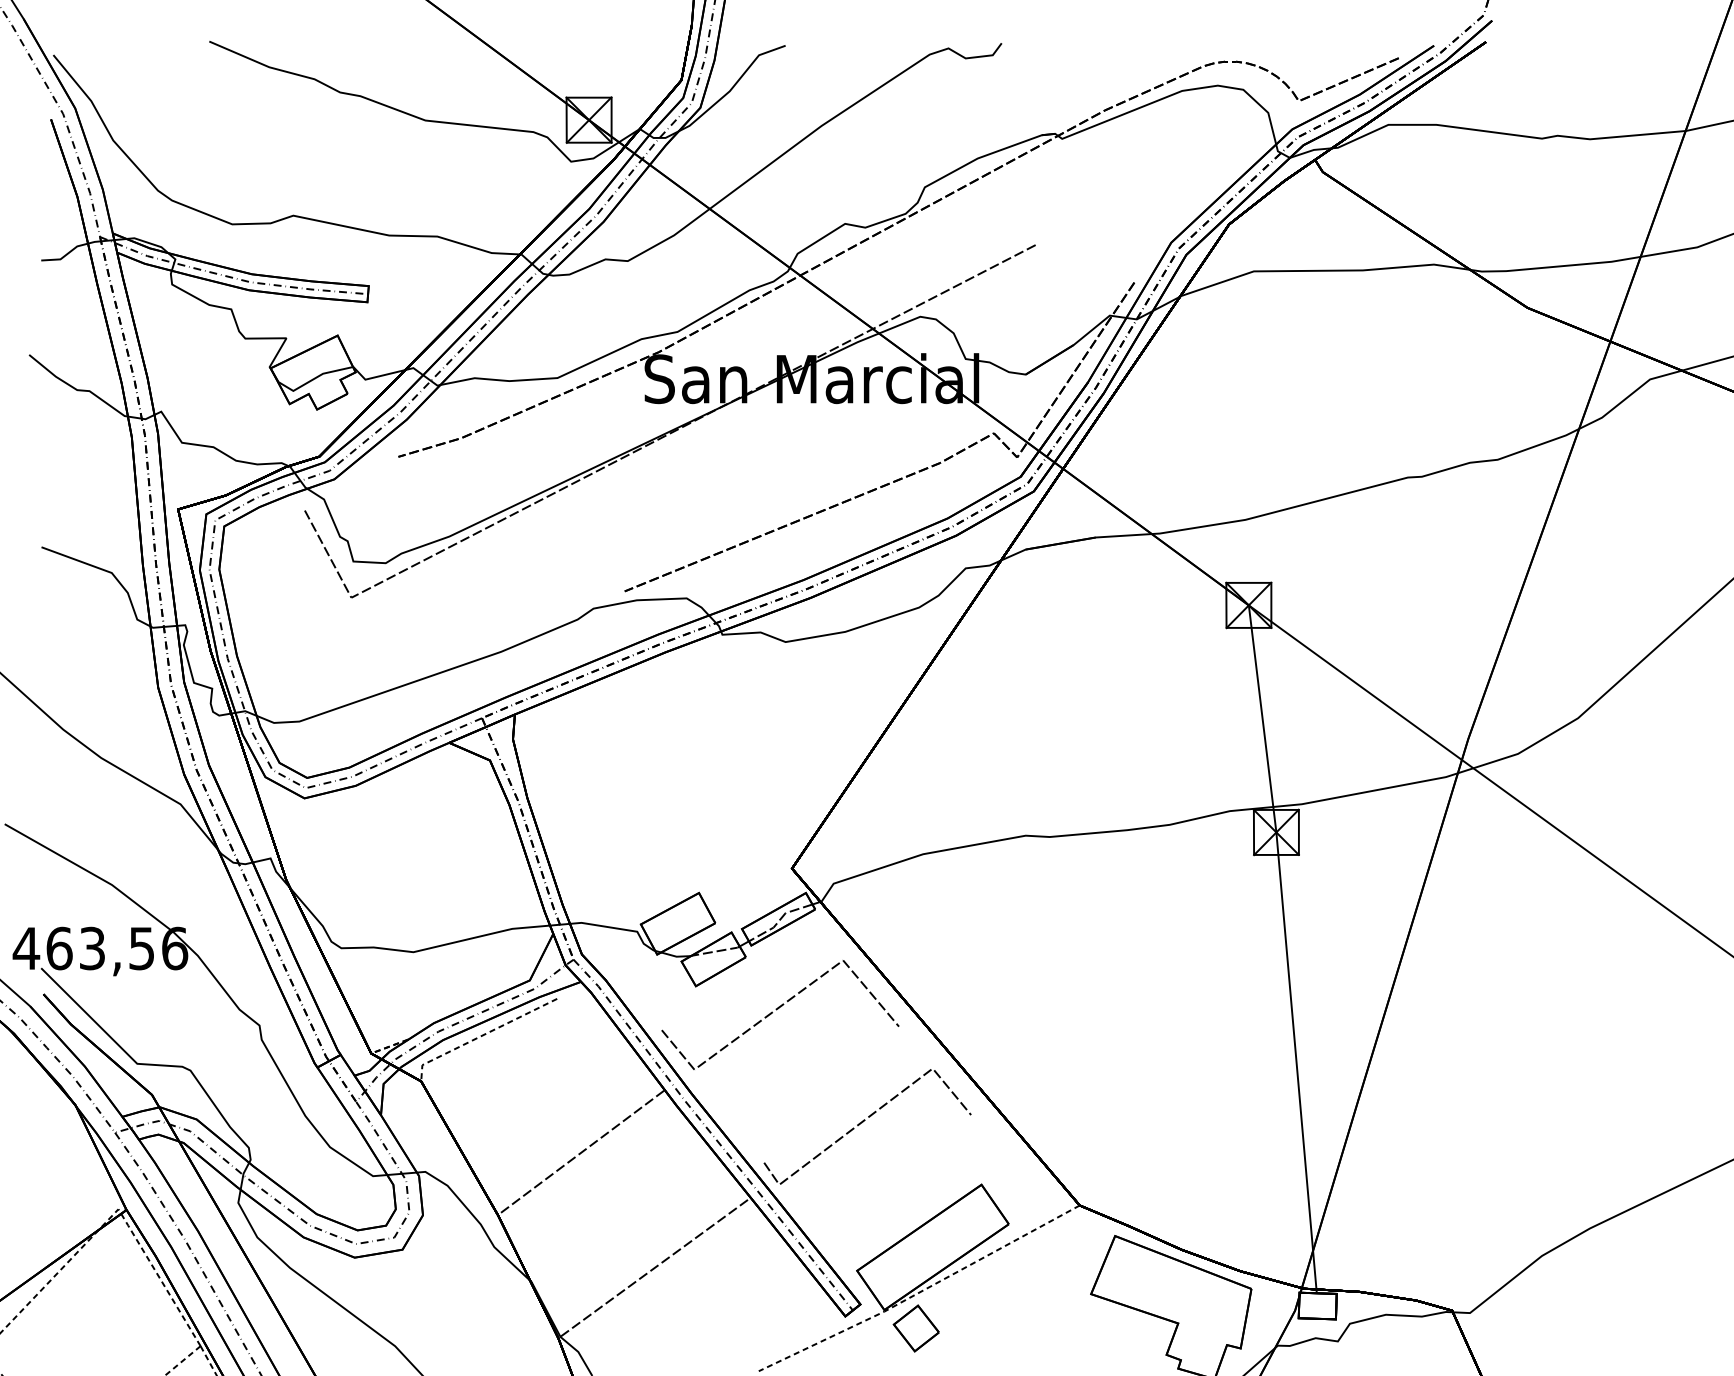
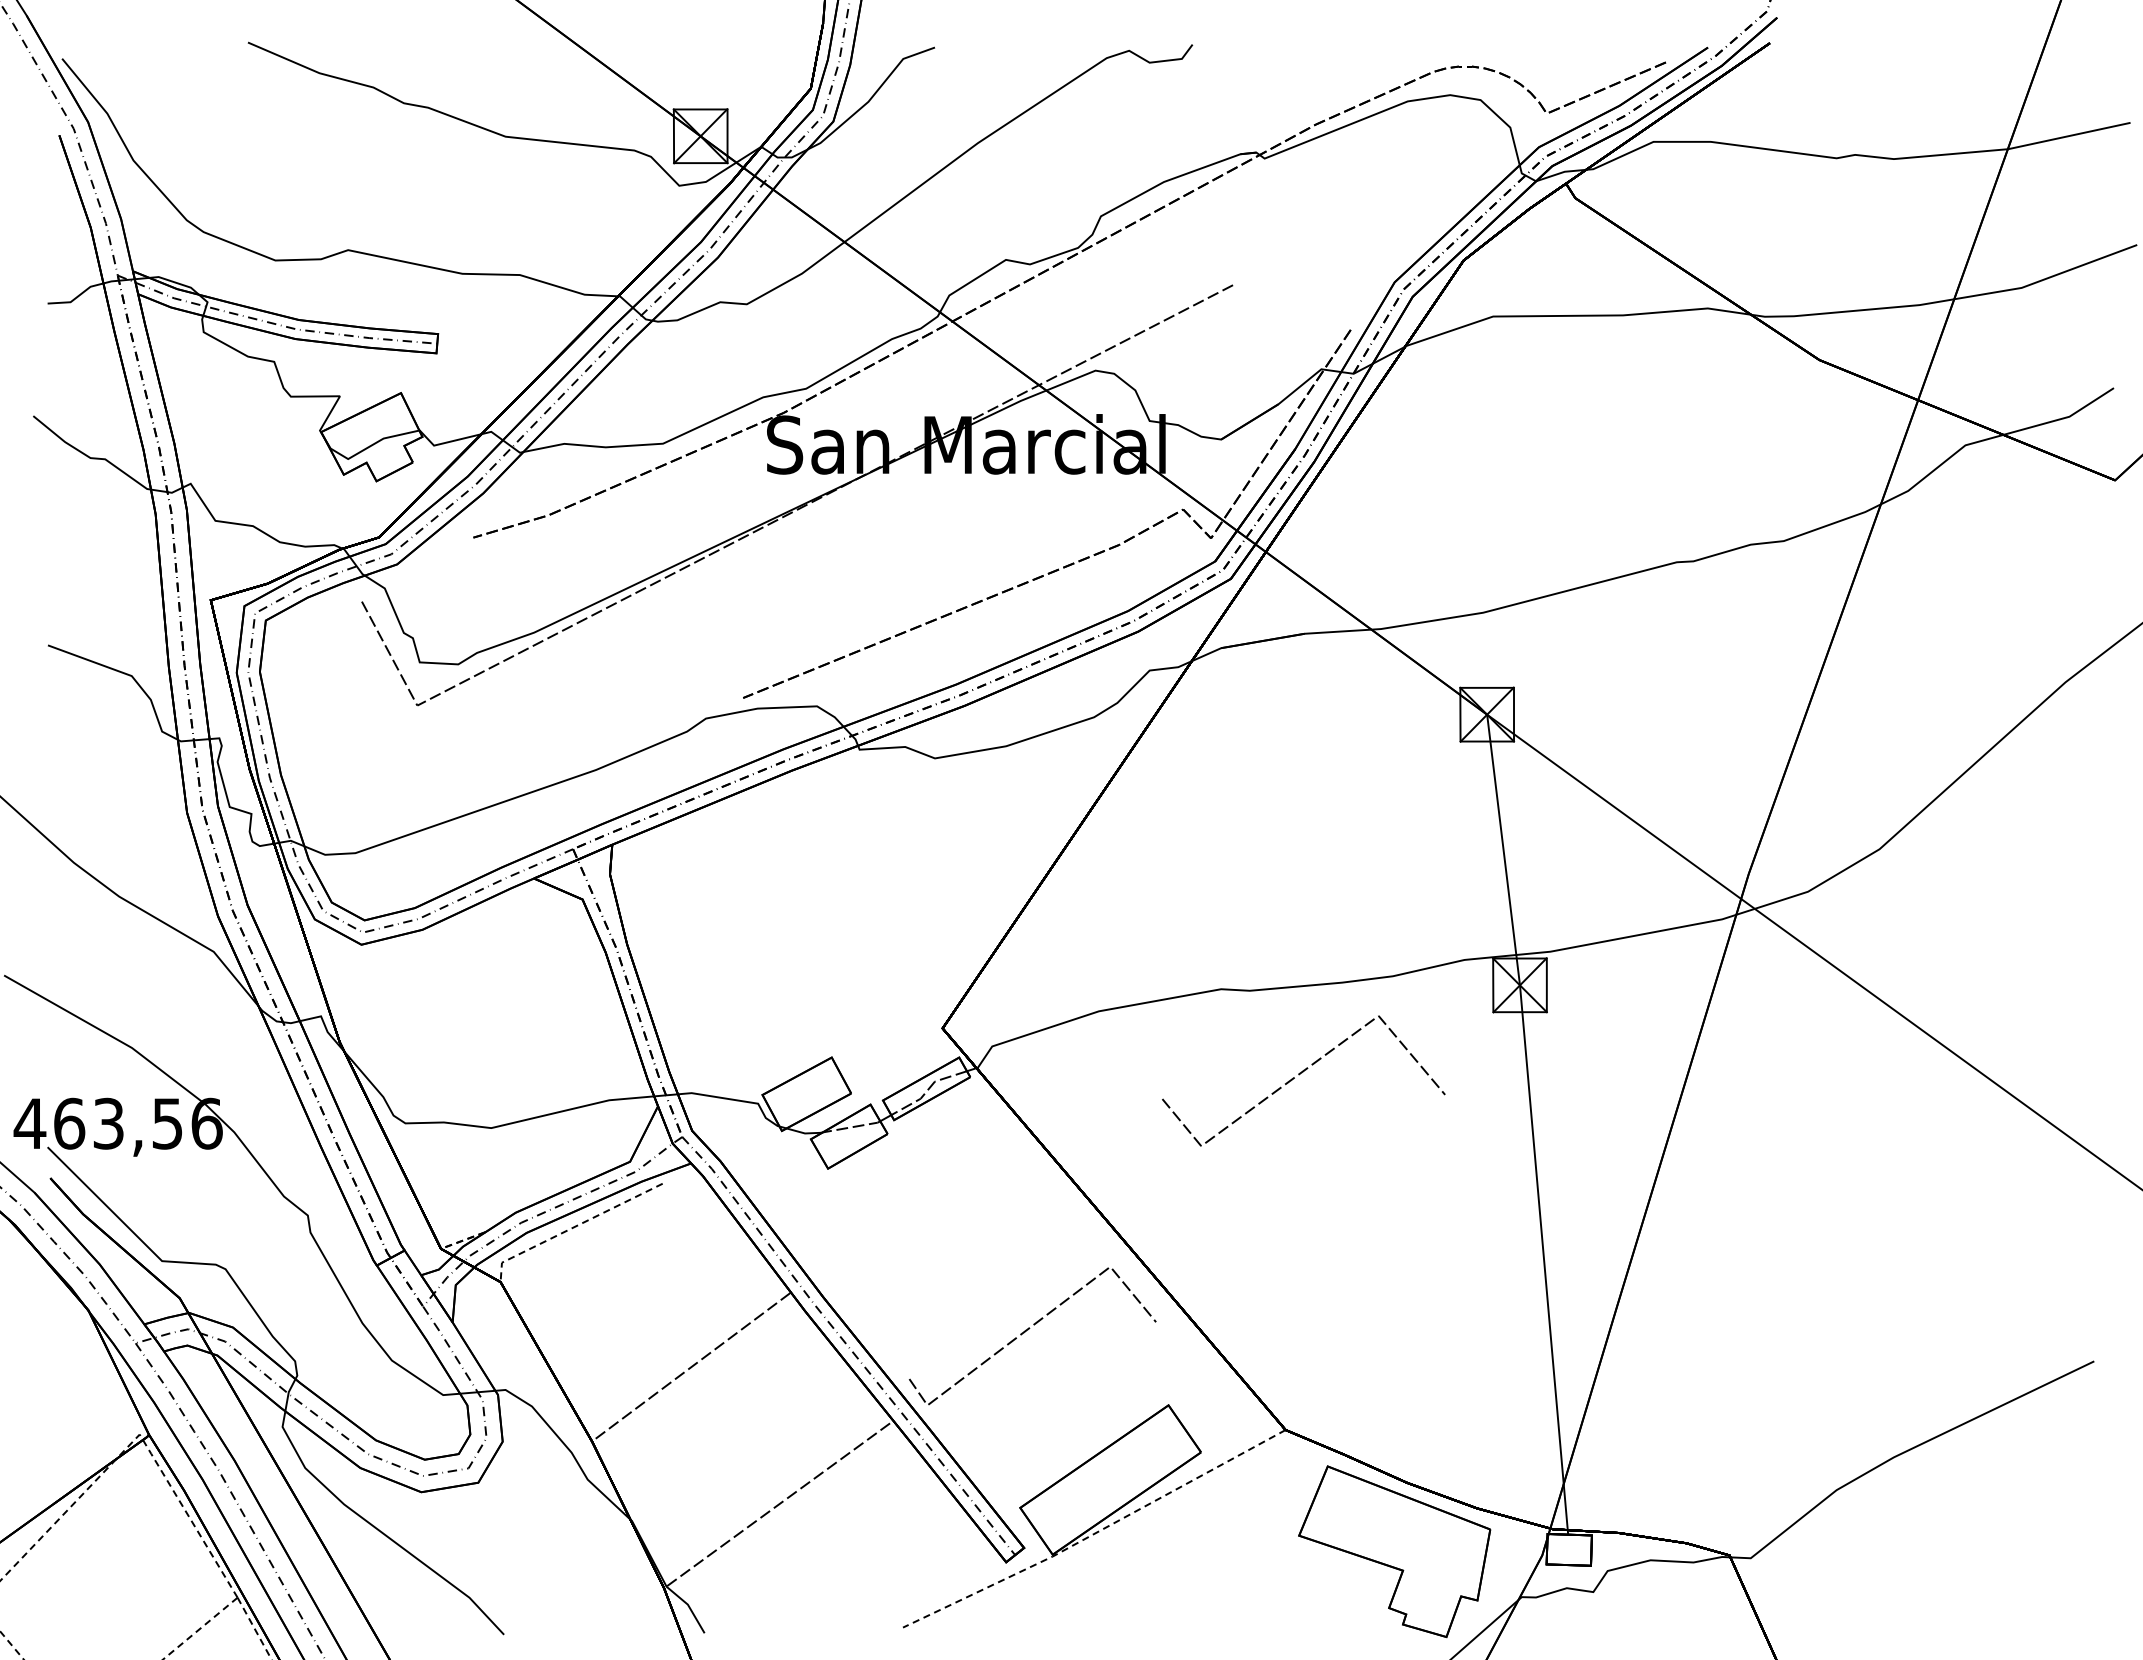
line: (776, 1010) -> (1299, 1075), moved
part: (916, 1328) -> (1090, 1576), removed

